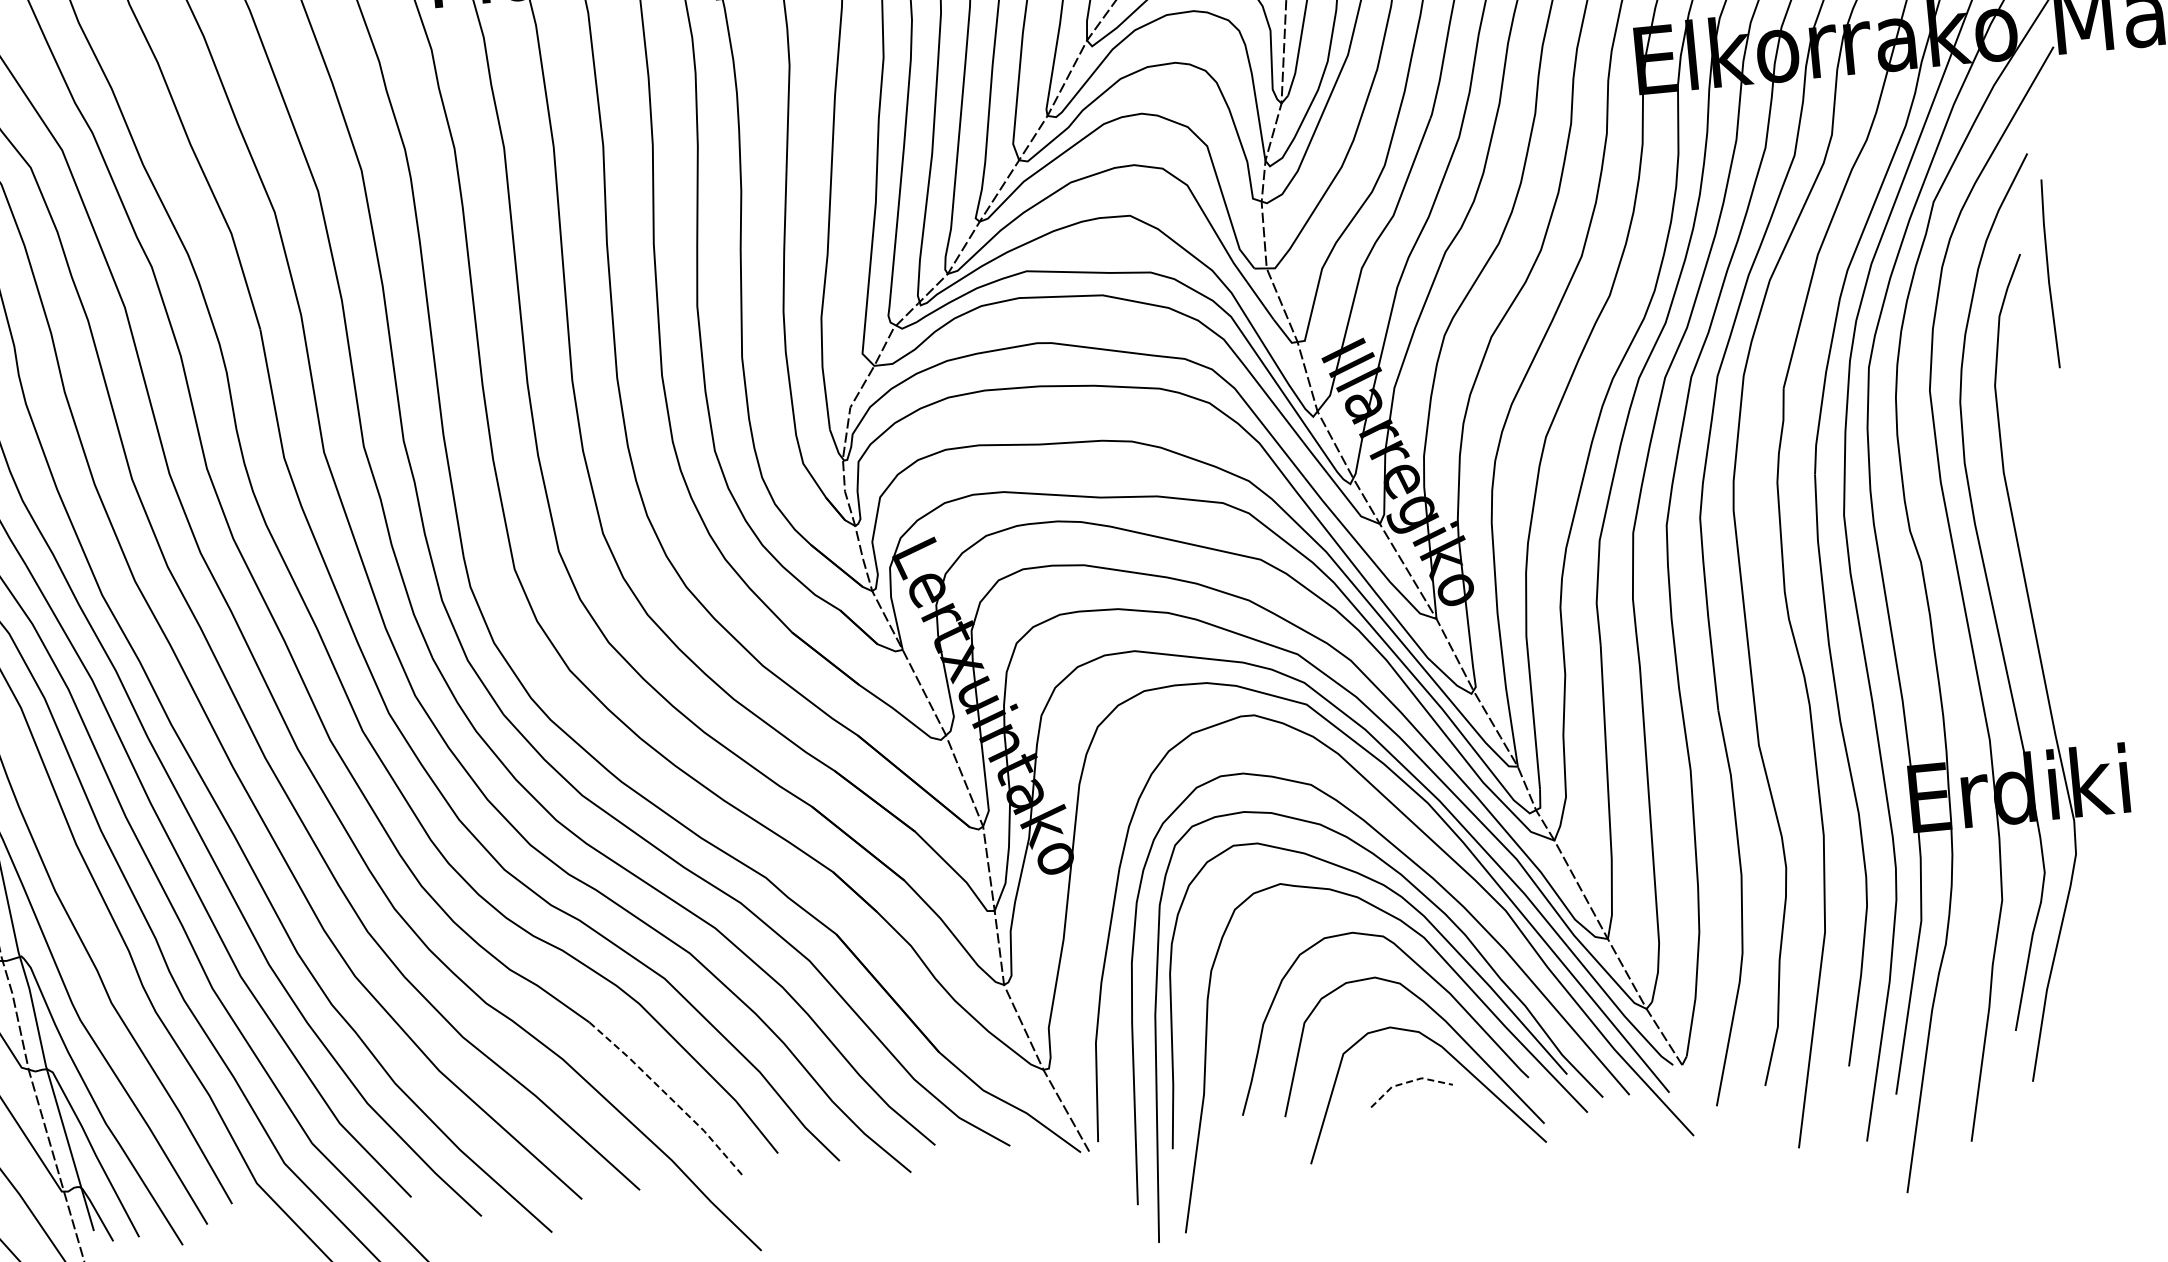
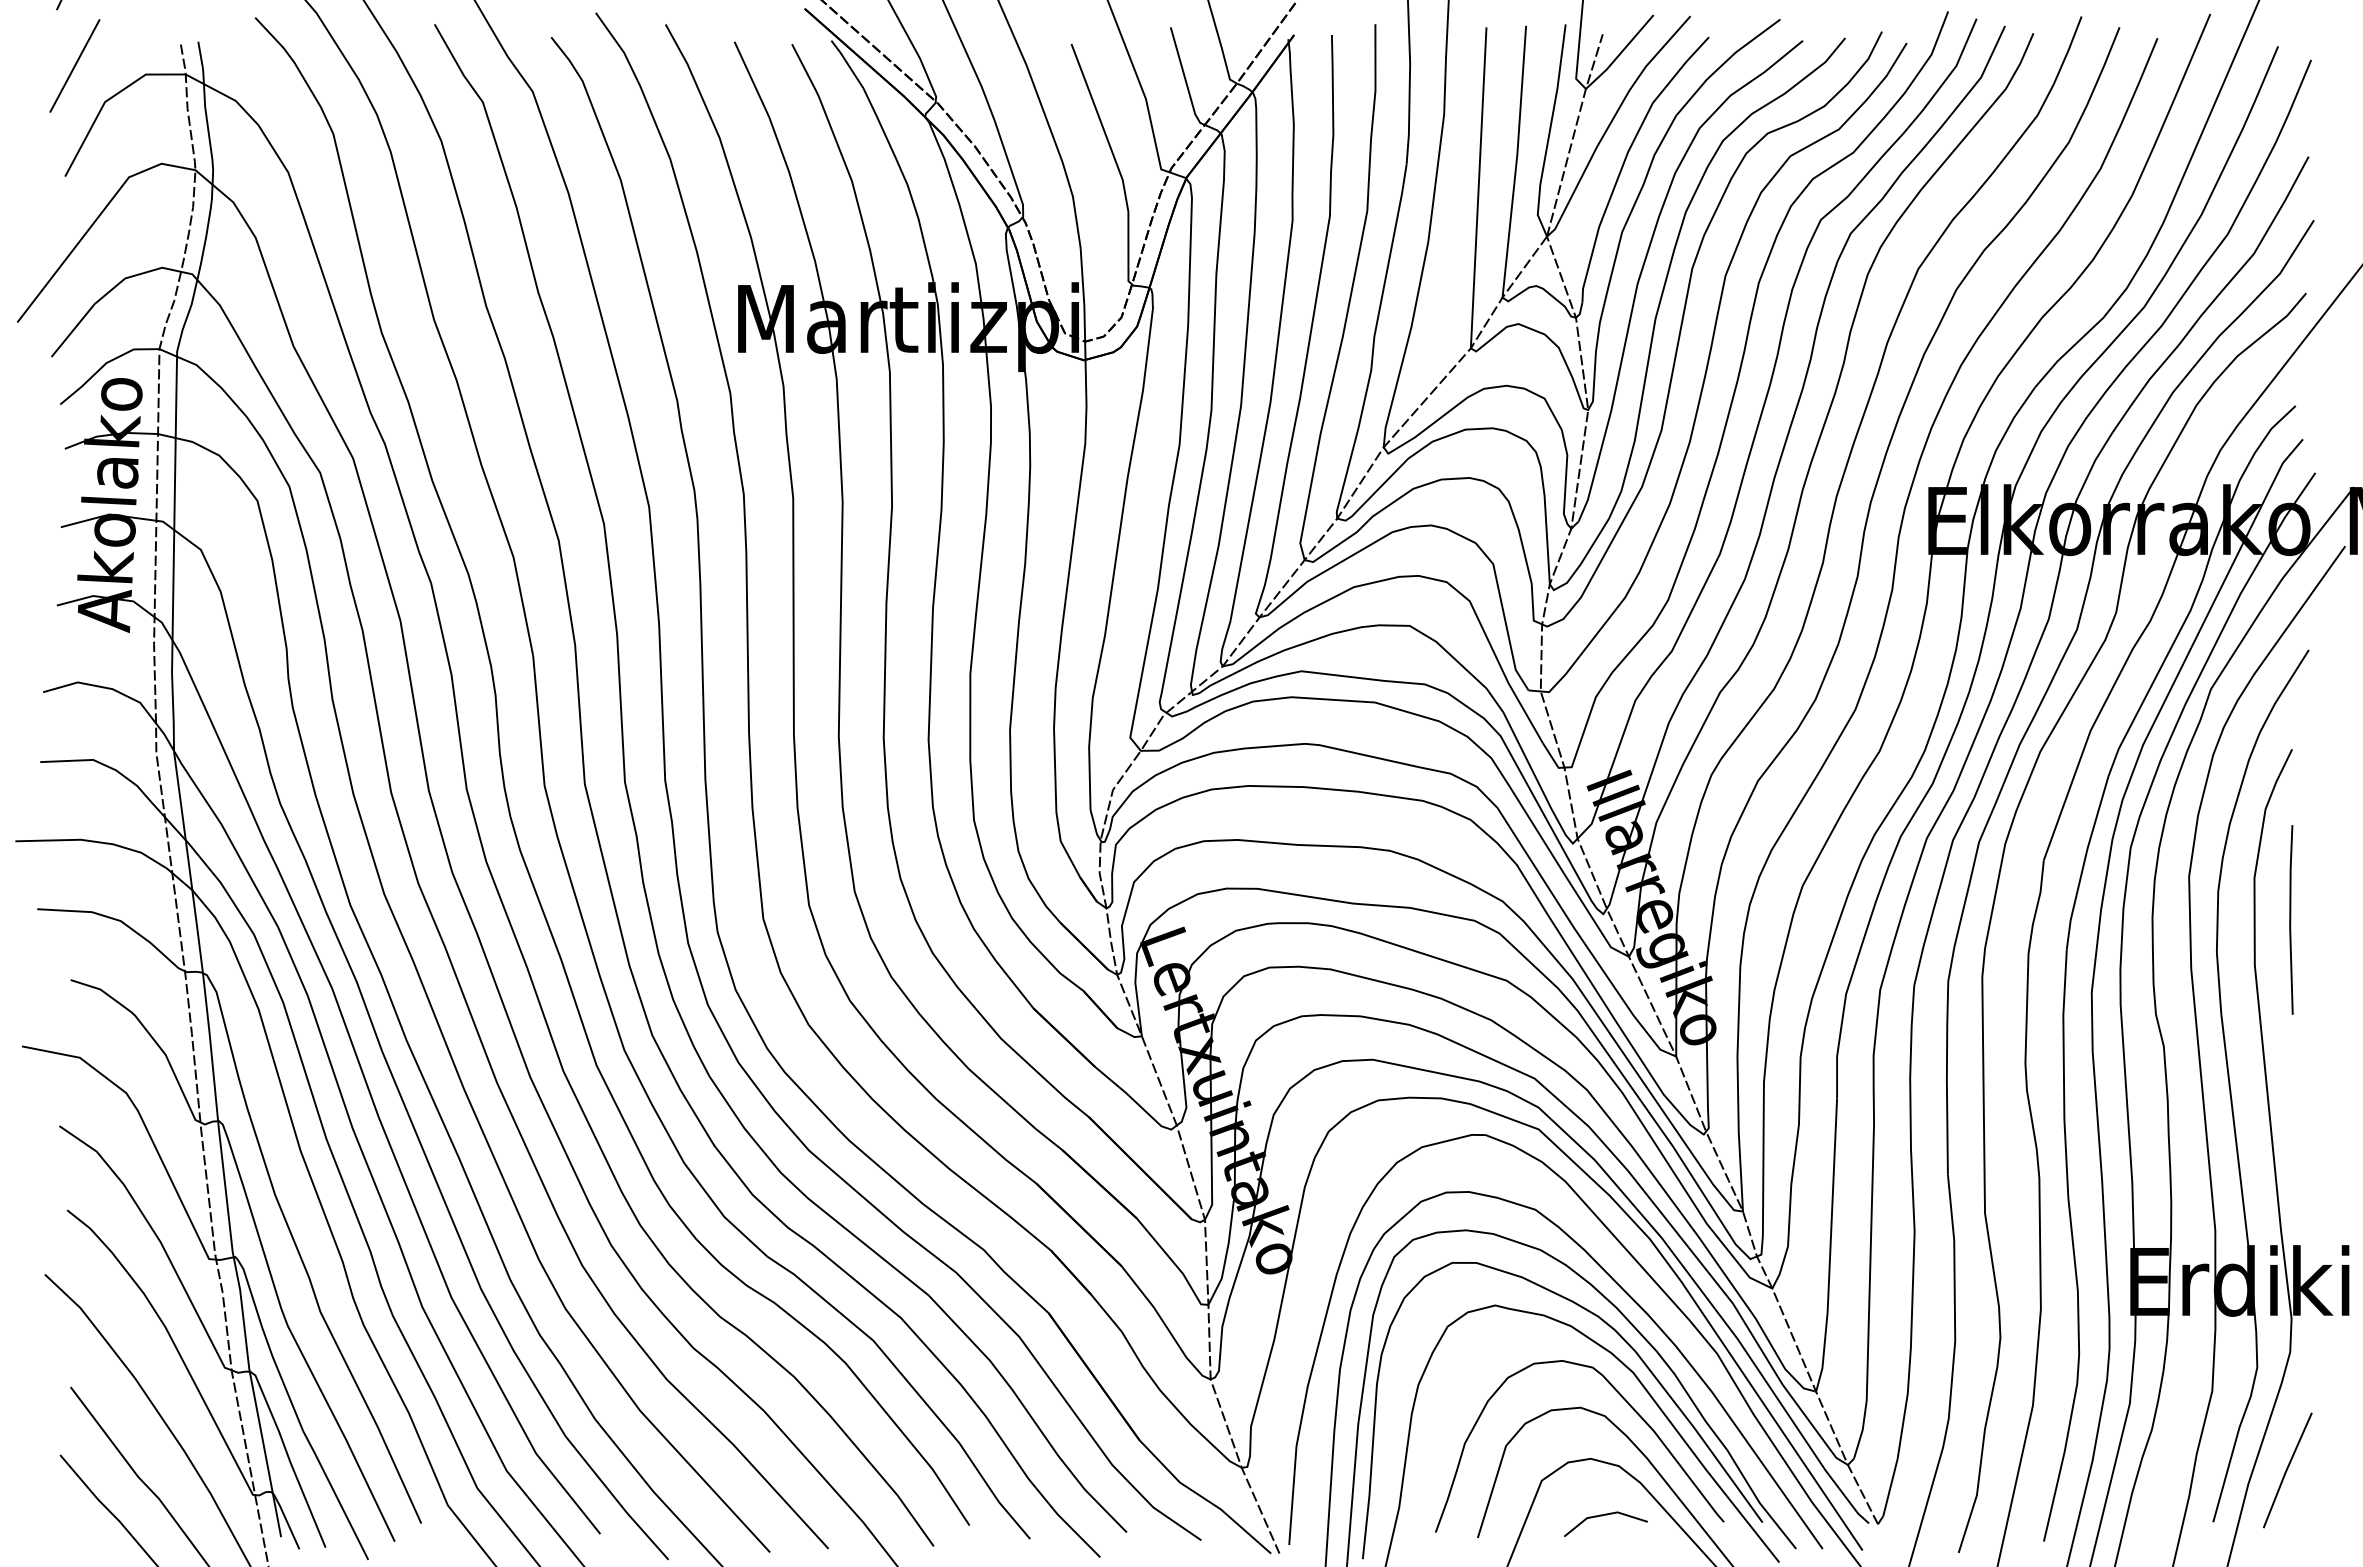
line: (2049, 273) -> (2291, 919), moved
line: (2084, 972) -> (2287, 1470), added
line: (1408, 1082) -> (1603, 1515), dashed -> solid
line: (670, 1098) -> (867, 1460), dashed -> solid

